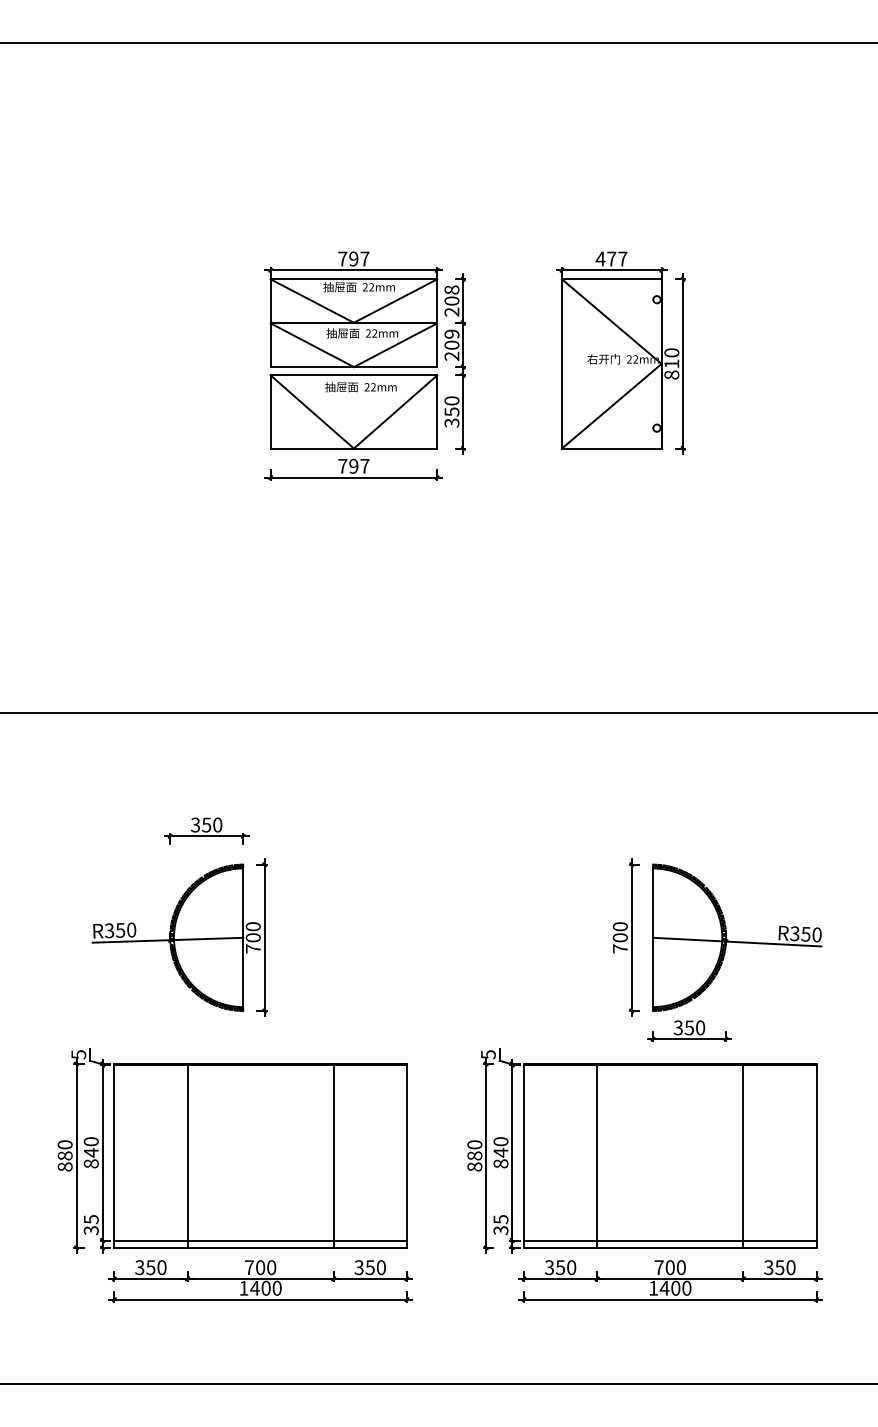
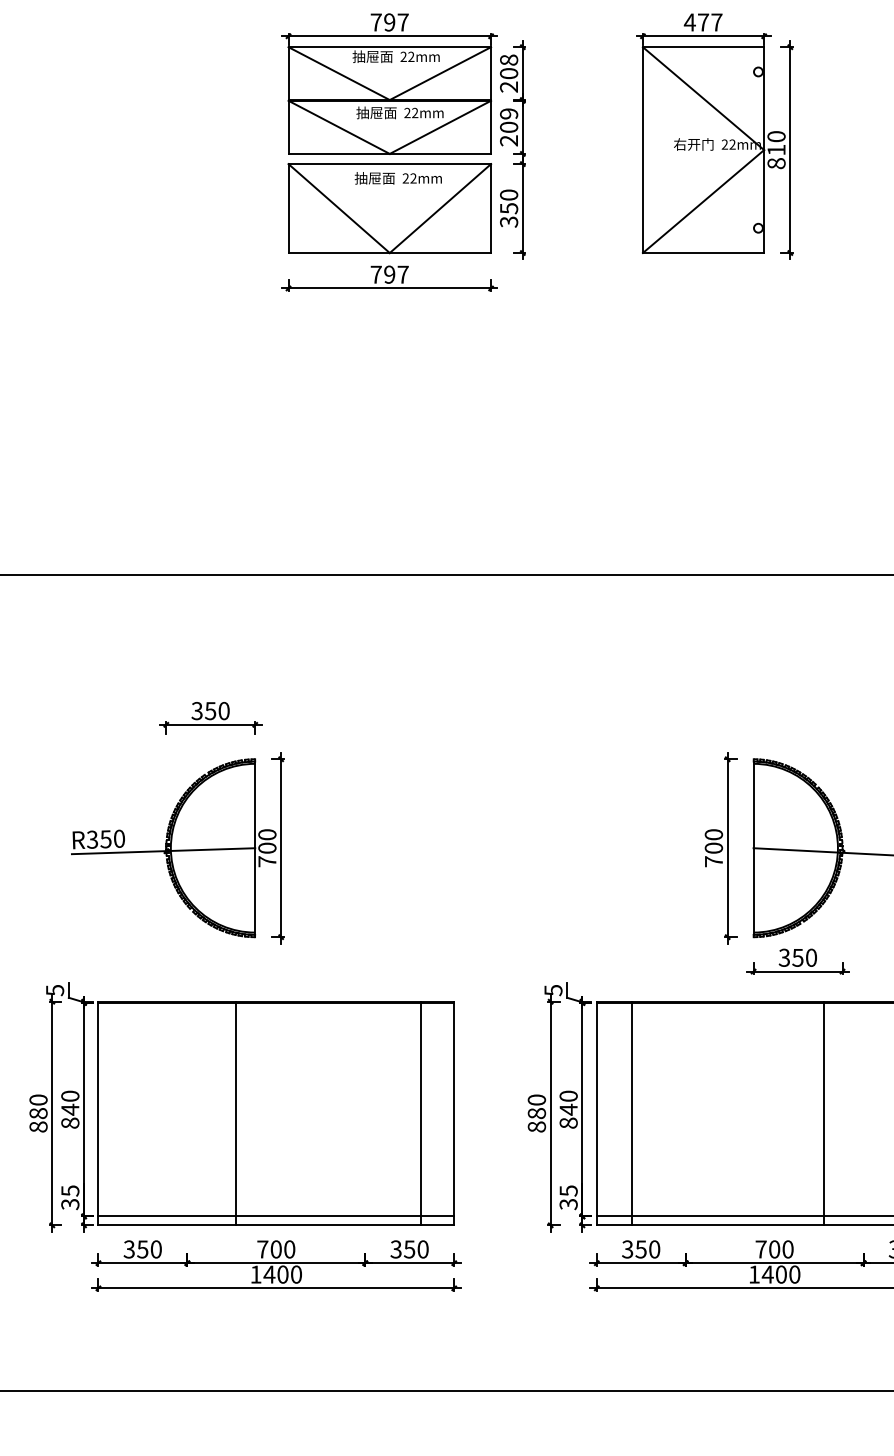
line: (187, 1155) -> (236, 1113), moved
line: (333, 1155) -> (420, 1113), moved
line: (597, 1155) -> (632, 1113), moved
line: (743, 1155) -> (823, 1113), moved

